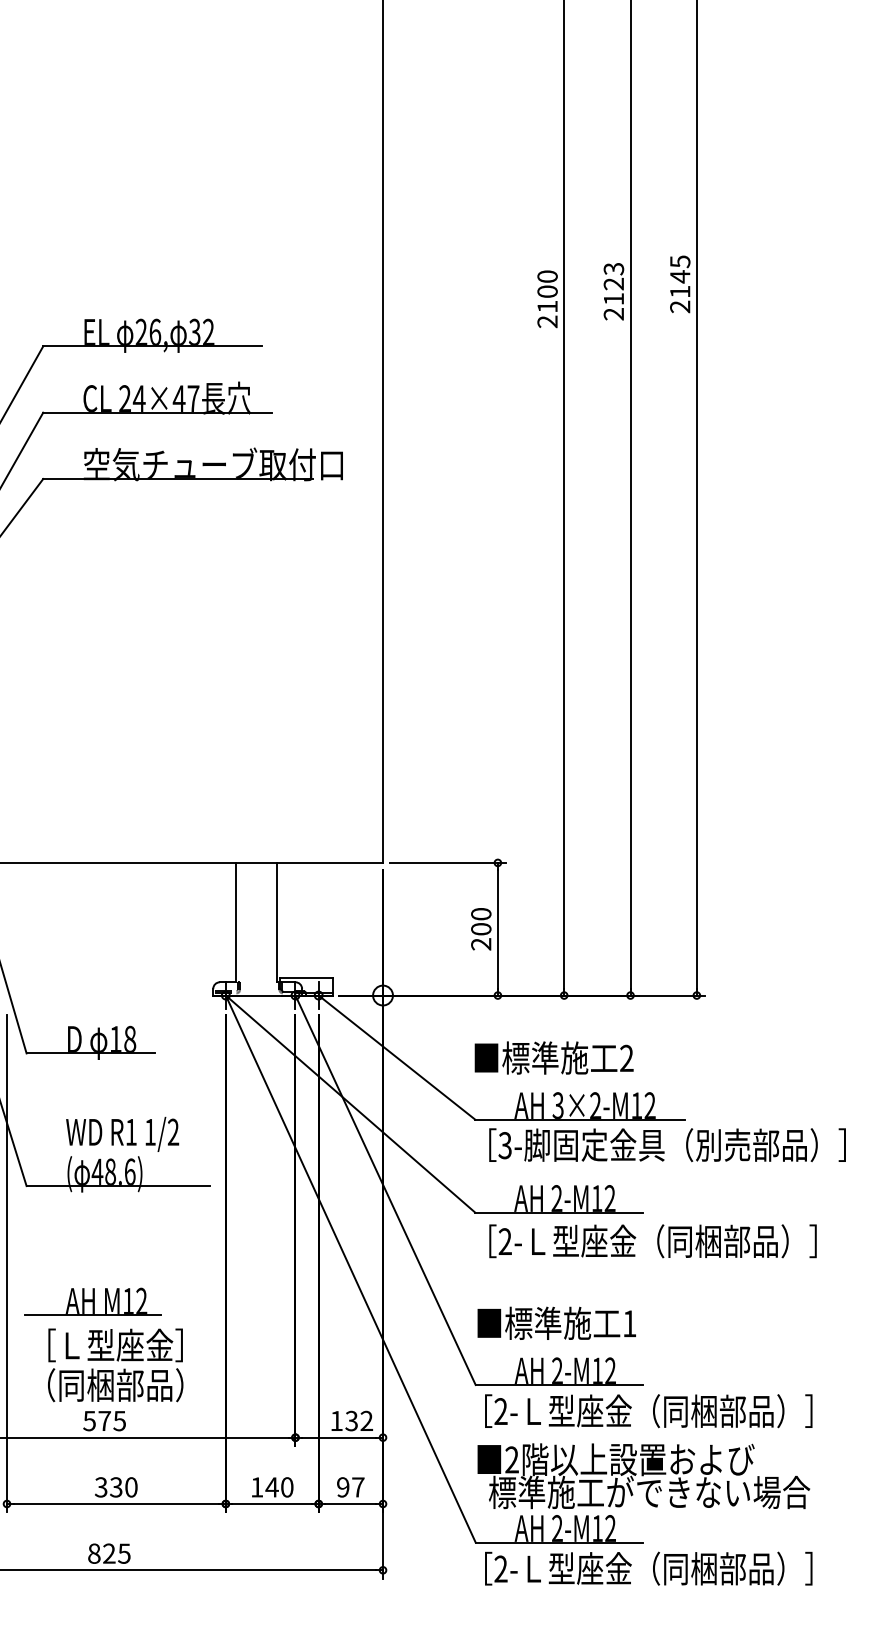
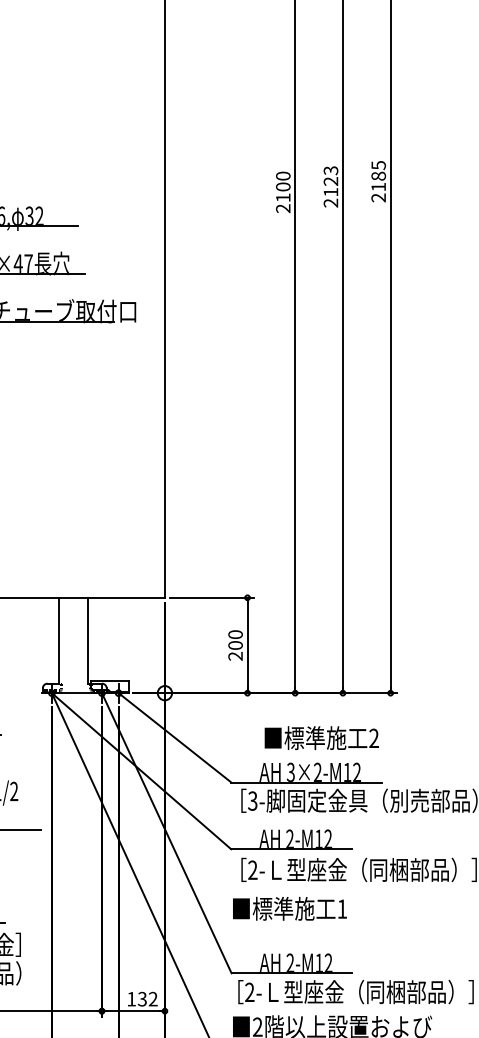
text: (680, 276) -> (378, 176), 2145 -> 2185
text: (553, 1057) -> (321, 737), moved
text: (556, 1322) -> (289, 908), moved

